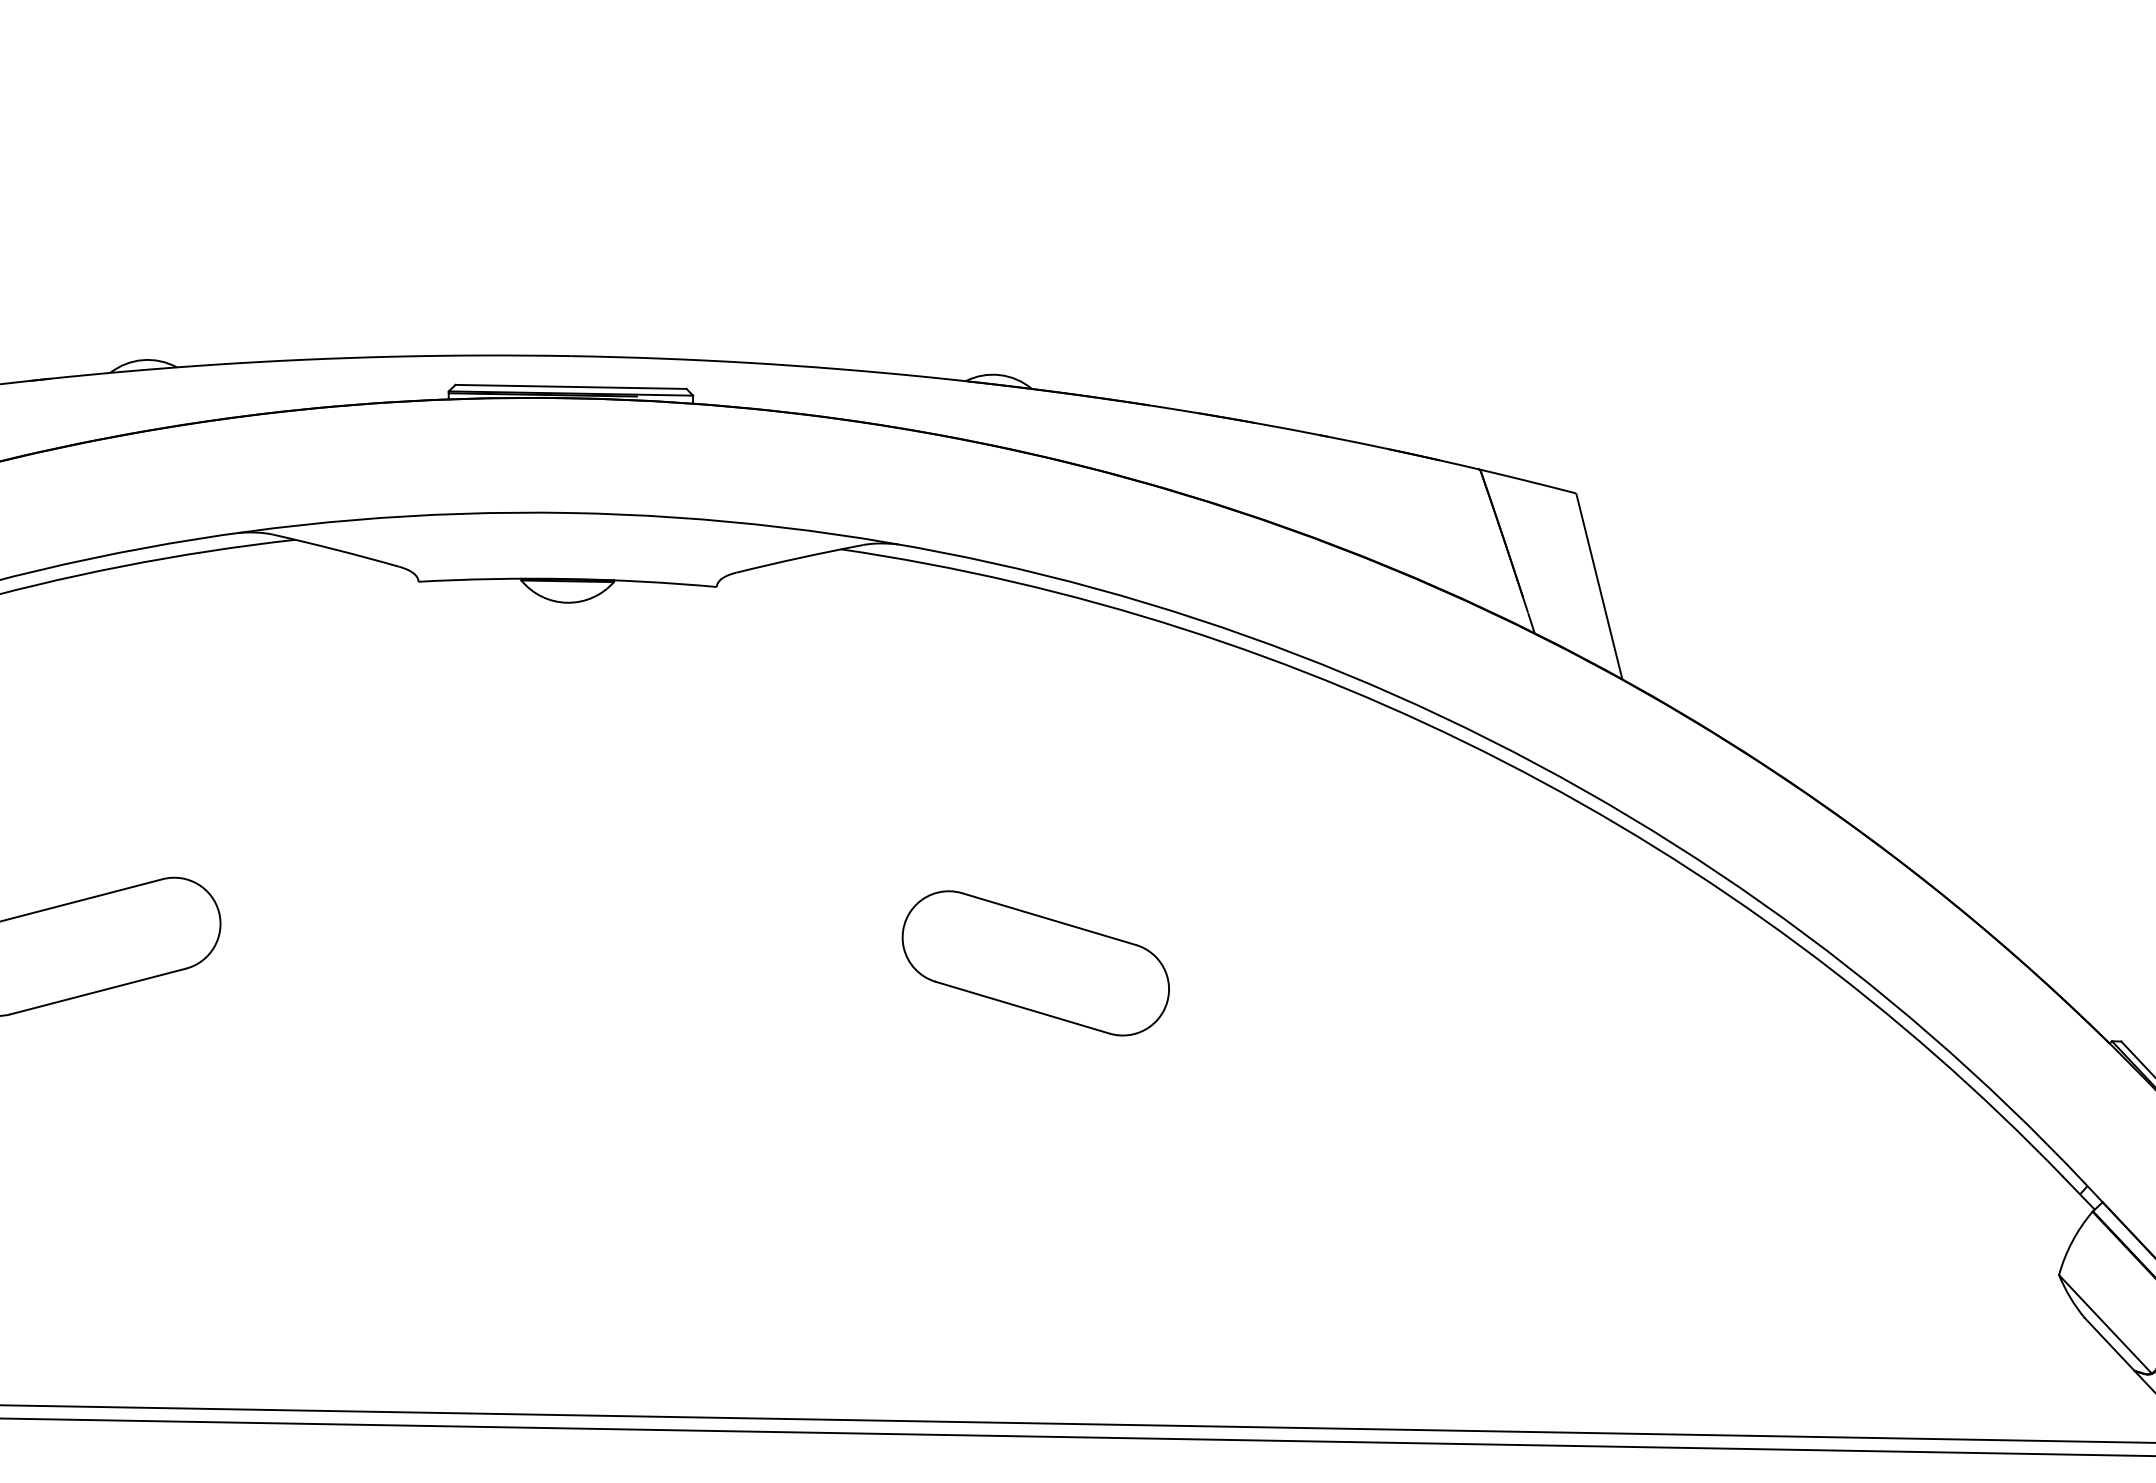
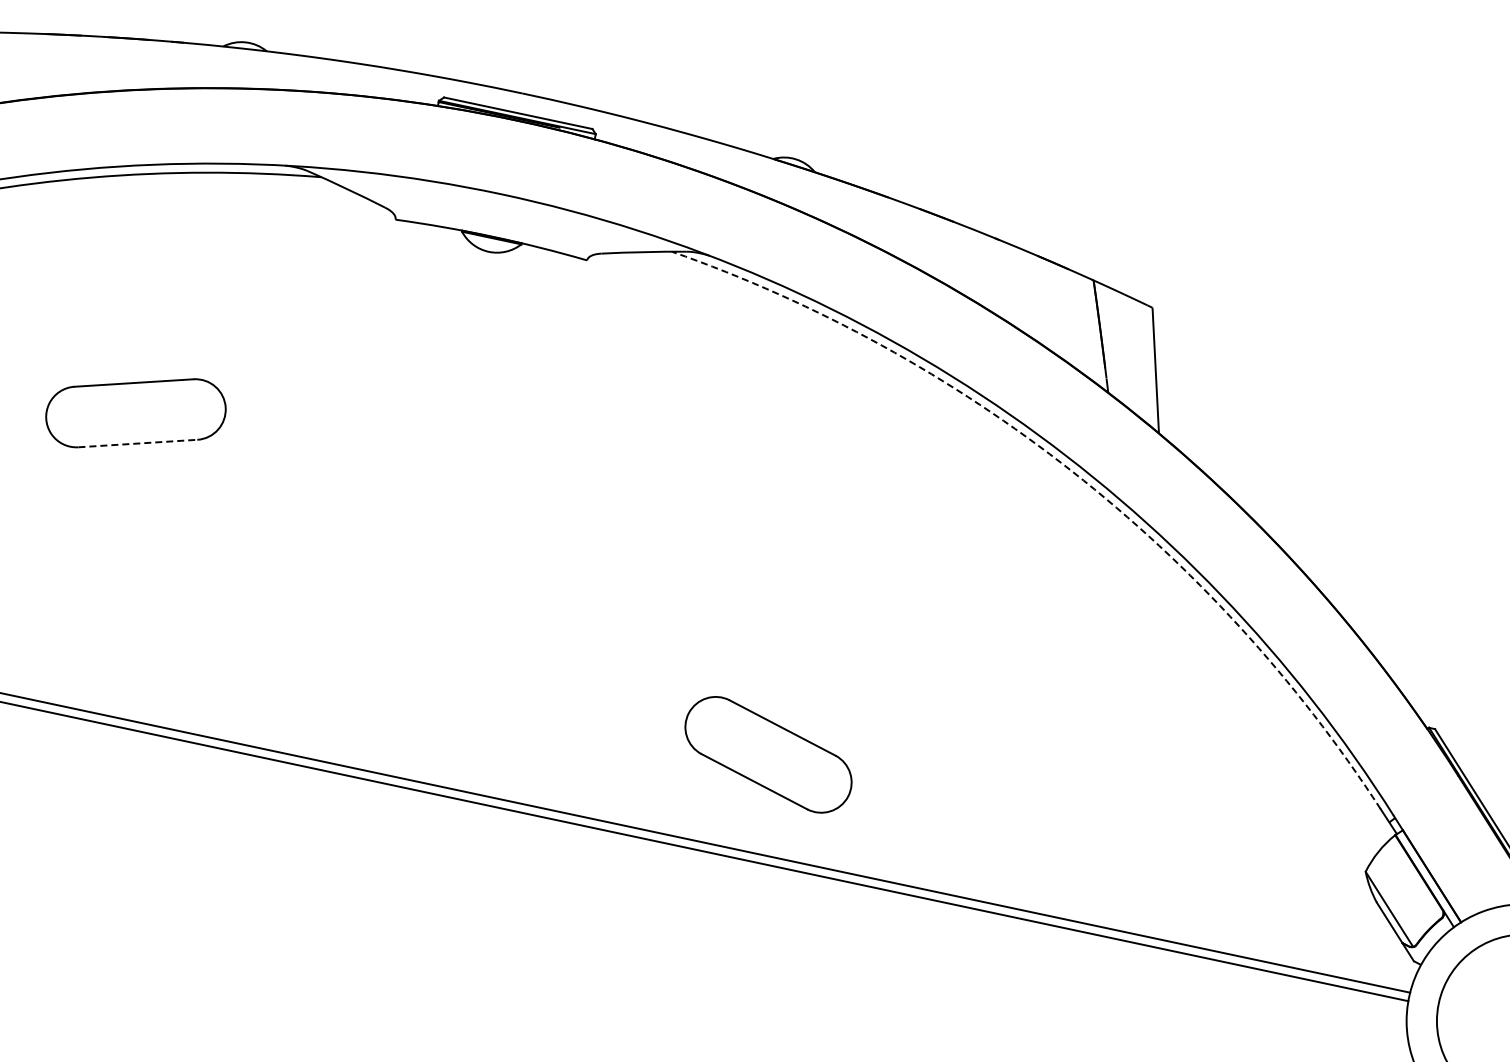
arc: (1504, 761) -> (1072, 471), solid -> dashed
part: (1035, 962) -> (768, 754), moved
line: (97, 991) -> (137, 443), solid -> dashed

